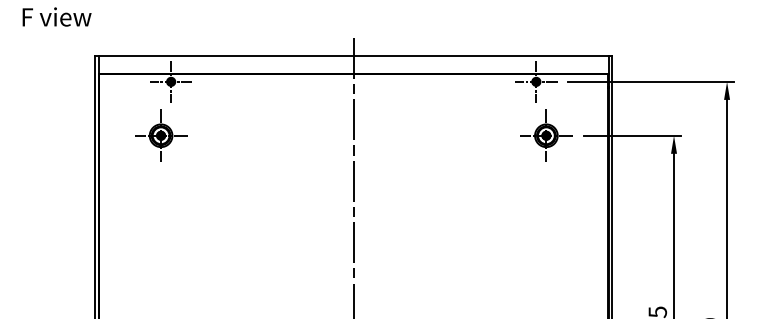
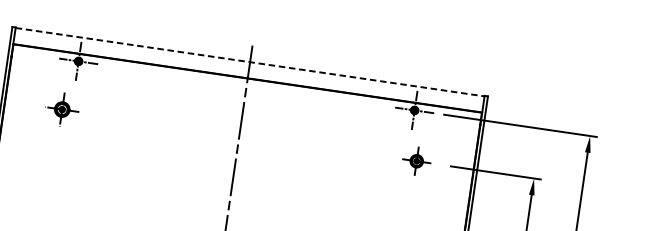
line: (353, 56) -> (249, 62), solid -> dashed
part: (161, 135) -> (62, 109), size x0.7
part: (546, 135) -> (416, 161), size x0.6

